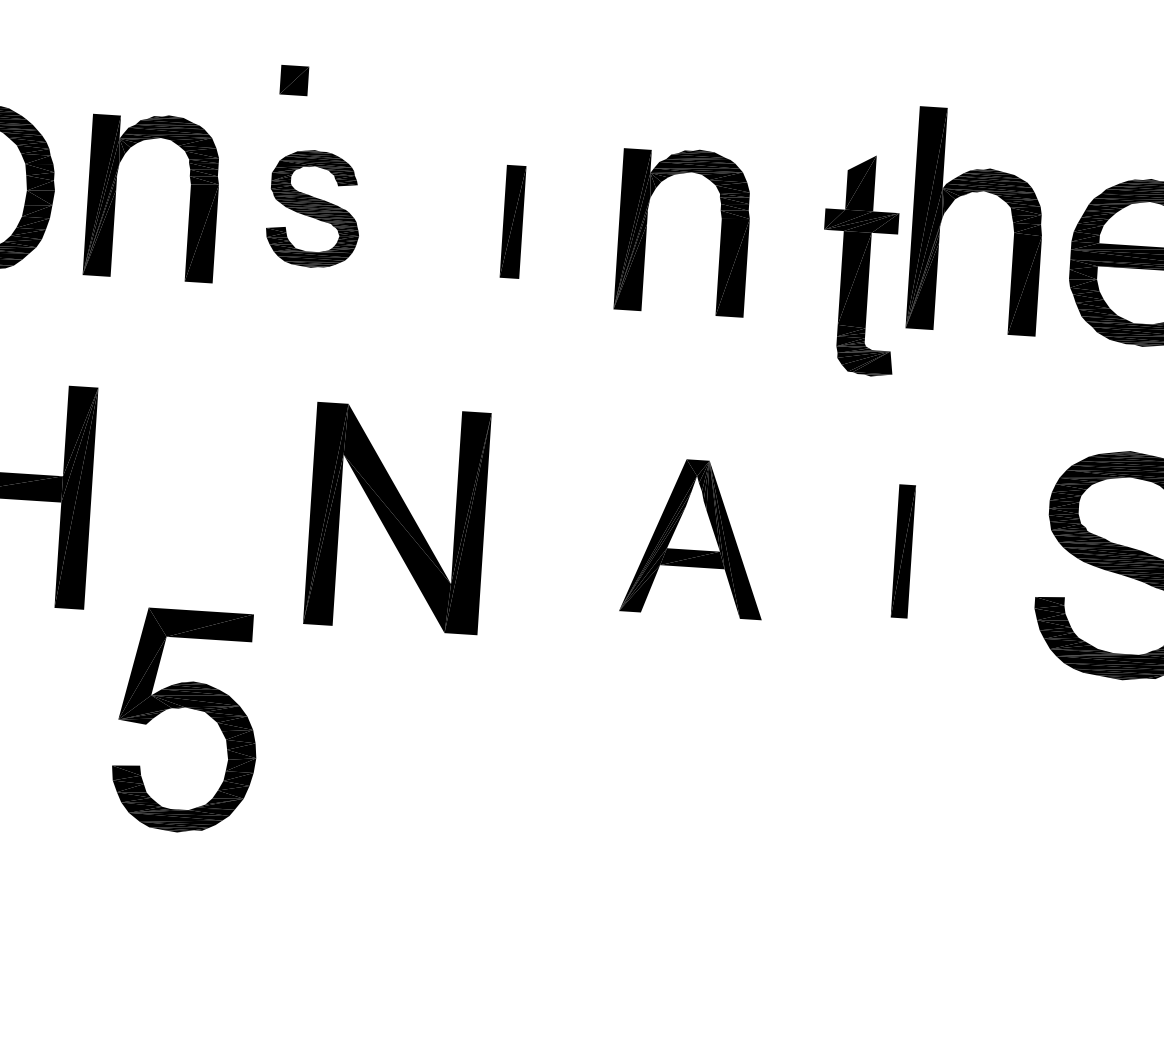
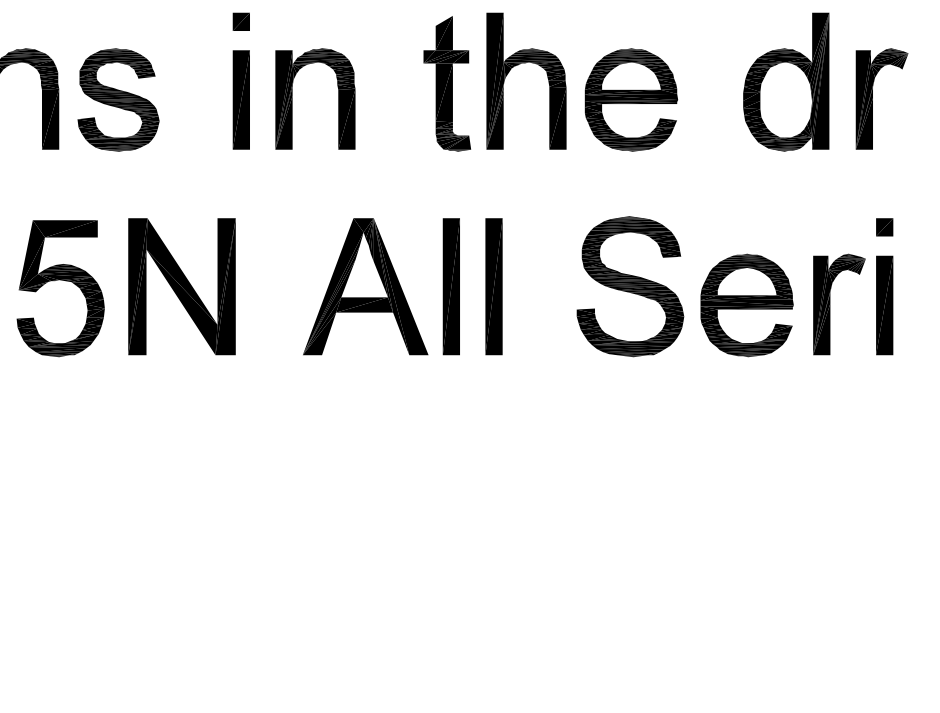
part: (292, 79) -> (240, 21), moved
part: (314, 208) -> (118, 99), size x1.43
part: (511, 221) -> (240, 99), size x1.43
part: (646, 228) -> (292, 98), moved
part: (860, 264) -> (447, 83), moved
part: (695, 537) -> (365, 286), size x1.43
part: (832, 546) -> (450, 286), added
part: (902, 550) -> (493, 286), size x1.67
part: (187, 708) -> (60, 280), moved

